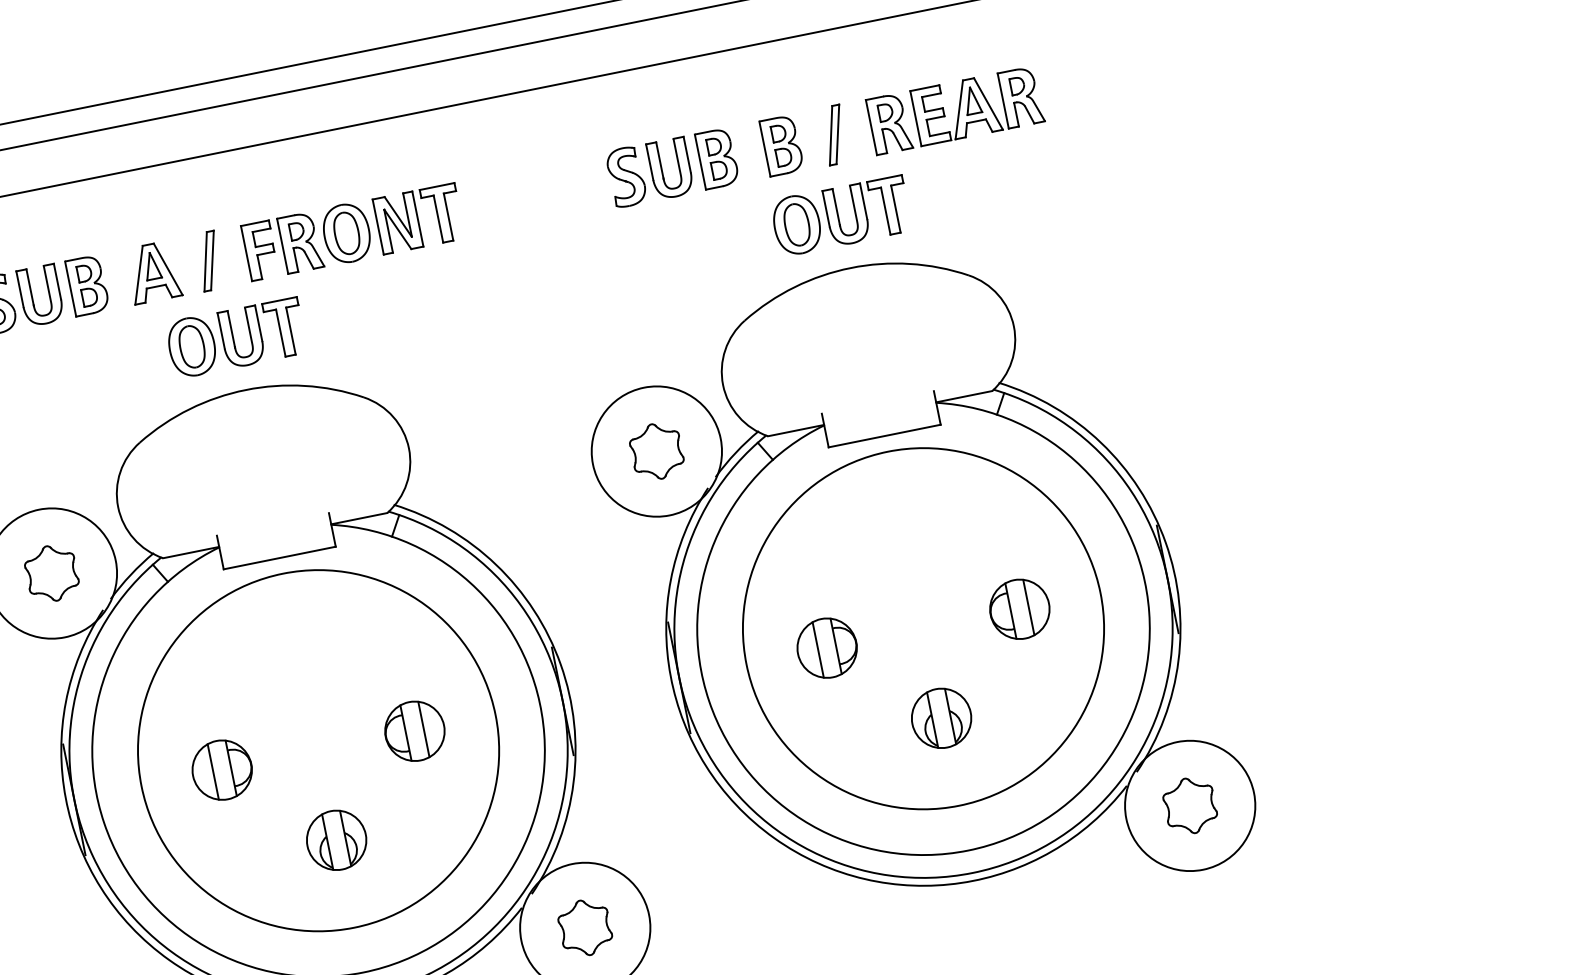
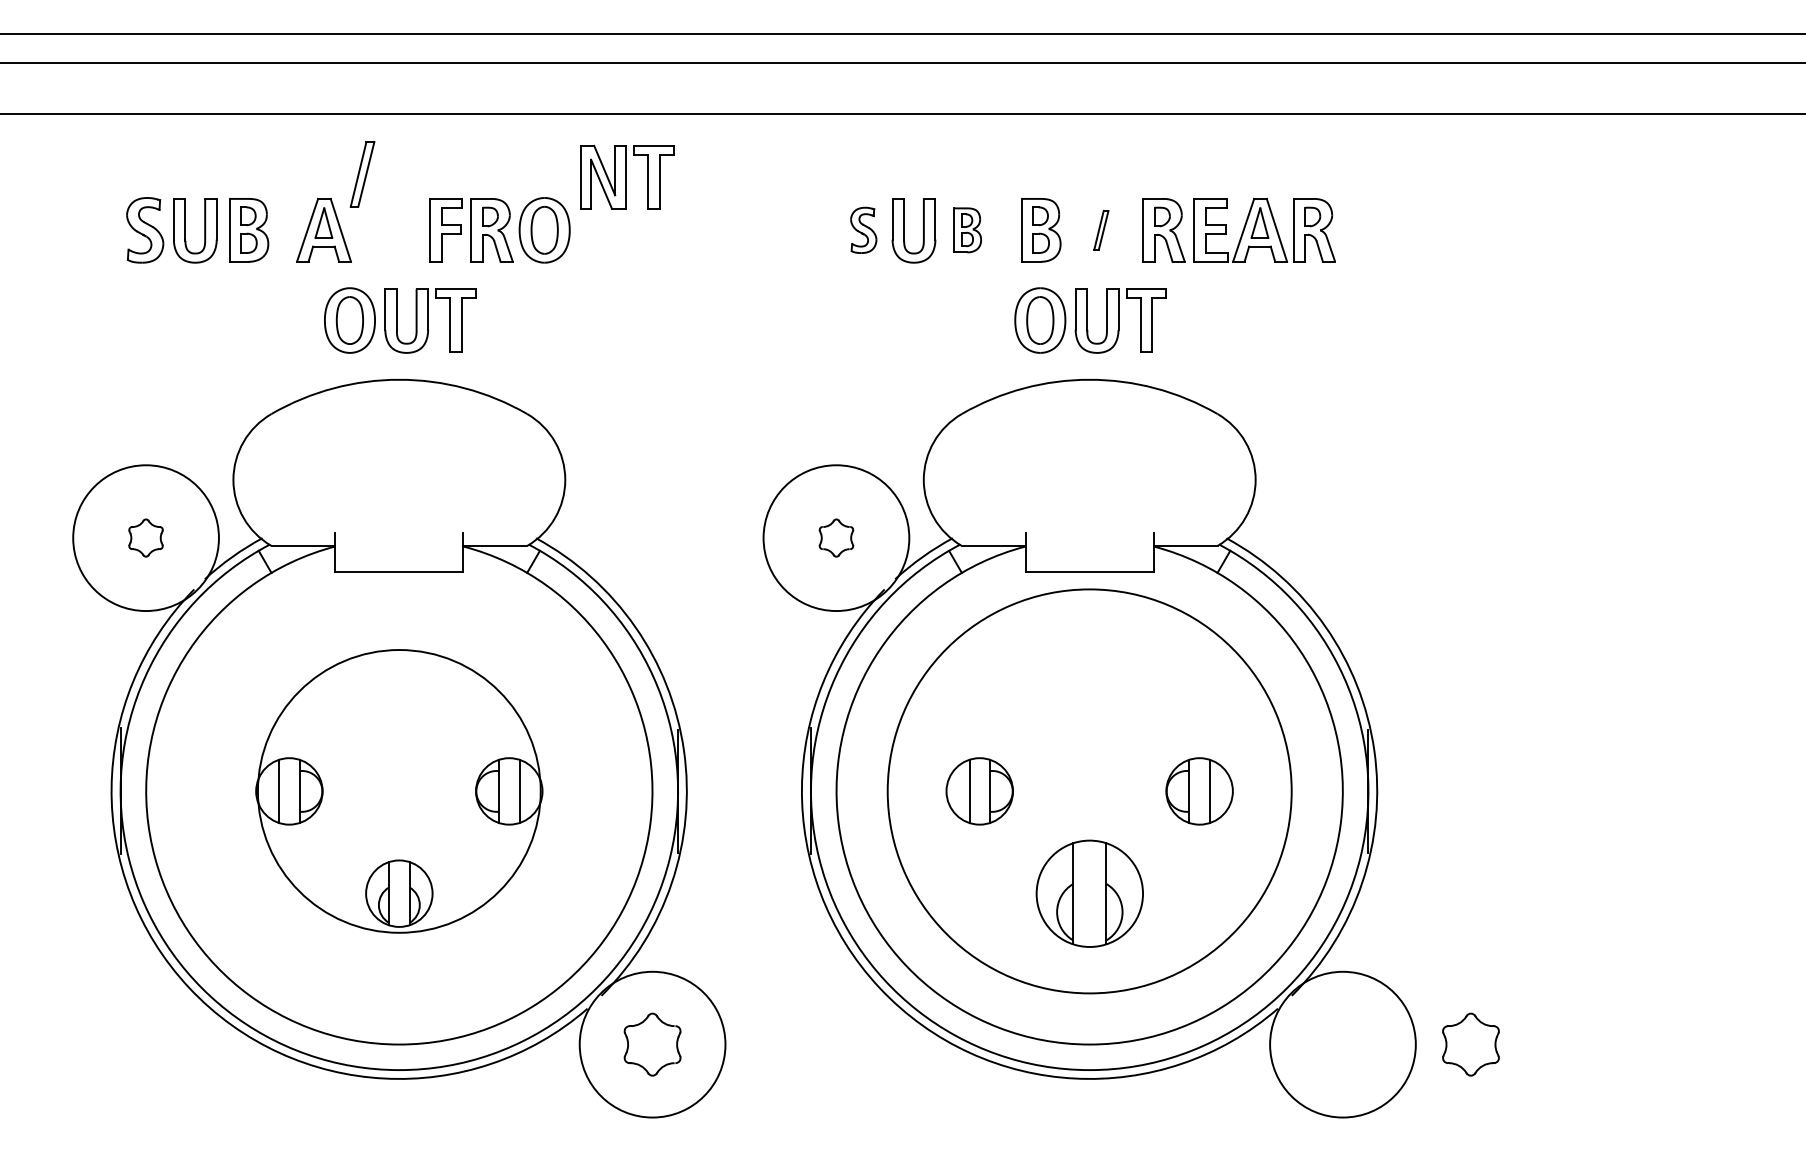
part: (834, 135) -> (1101, 230), size x0.6
part: (717, 158) -> (967, 230), size x0.7
part: (626, 177) -> (863, 230), size x0.7
part: (419, 218) -> (627, 176), moved
part: (209, 261) -> (362, 174), moved
part: (656, 450) -> (836, 537), size x0.6
part: (51, 573) -> (145, 537), size x0.6
part: (941, 718) -> (1089, 893), size x1.6
circle: (318, 750) -> (399, 791), size x0.7
part: (1189, 805) -> (1470, 1044), moved

